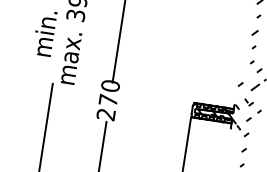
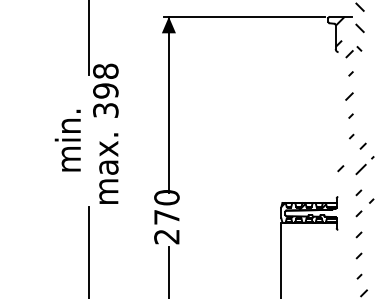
hatch: (222, 110) -> (321, 207), removed

